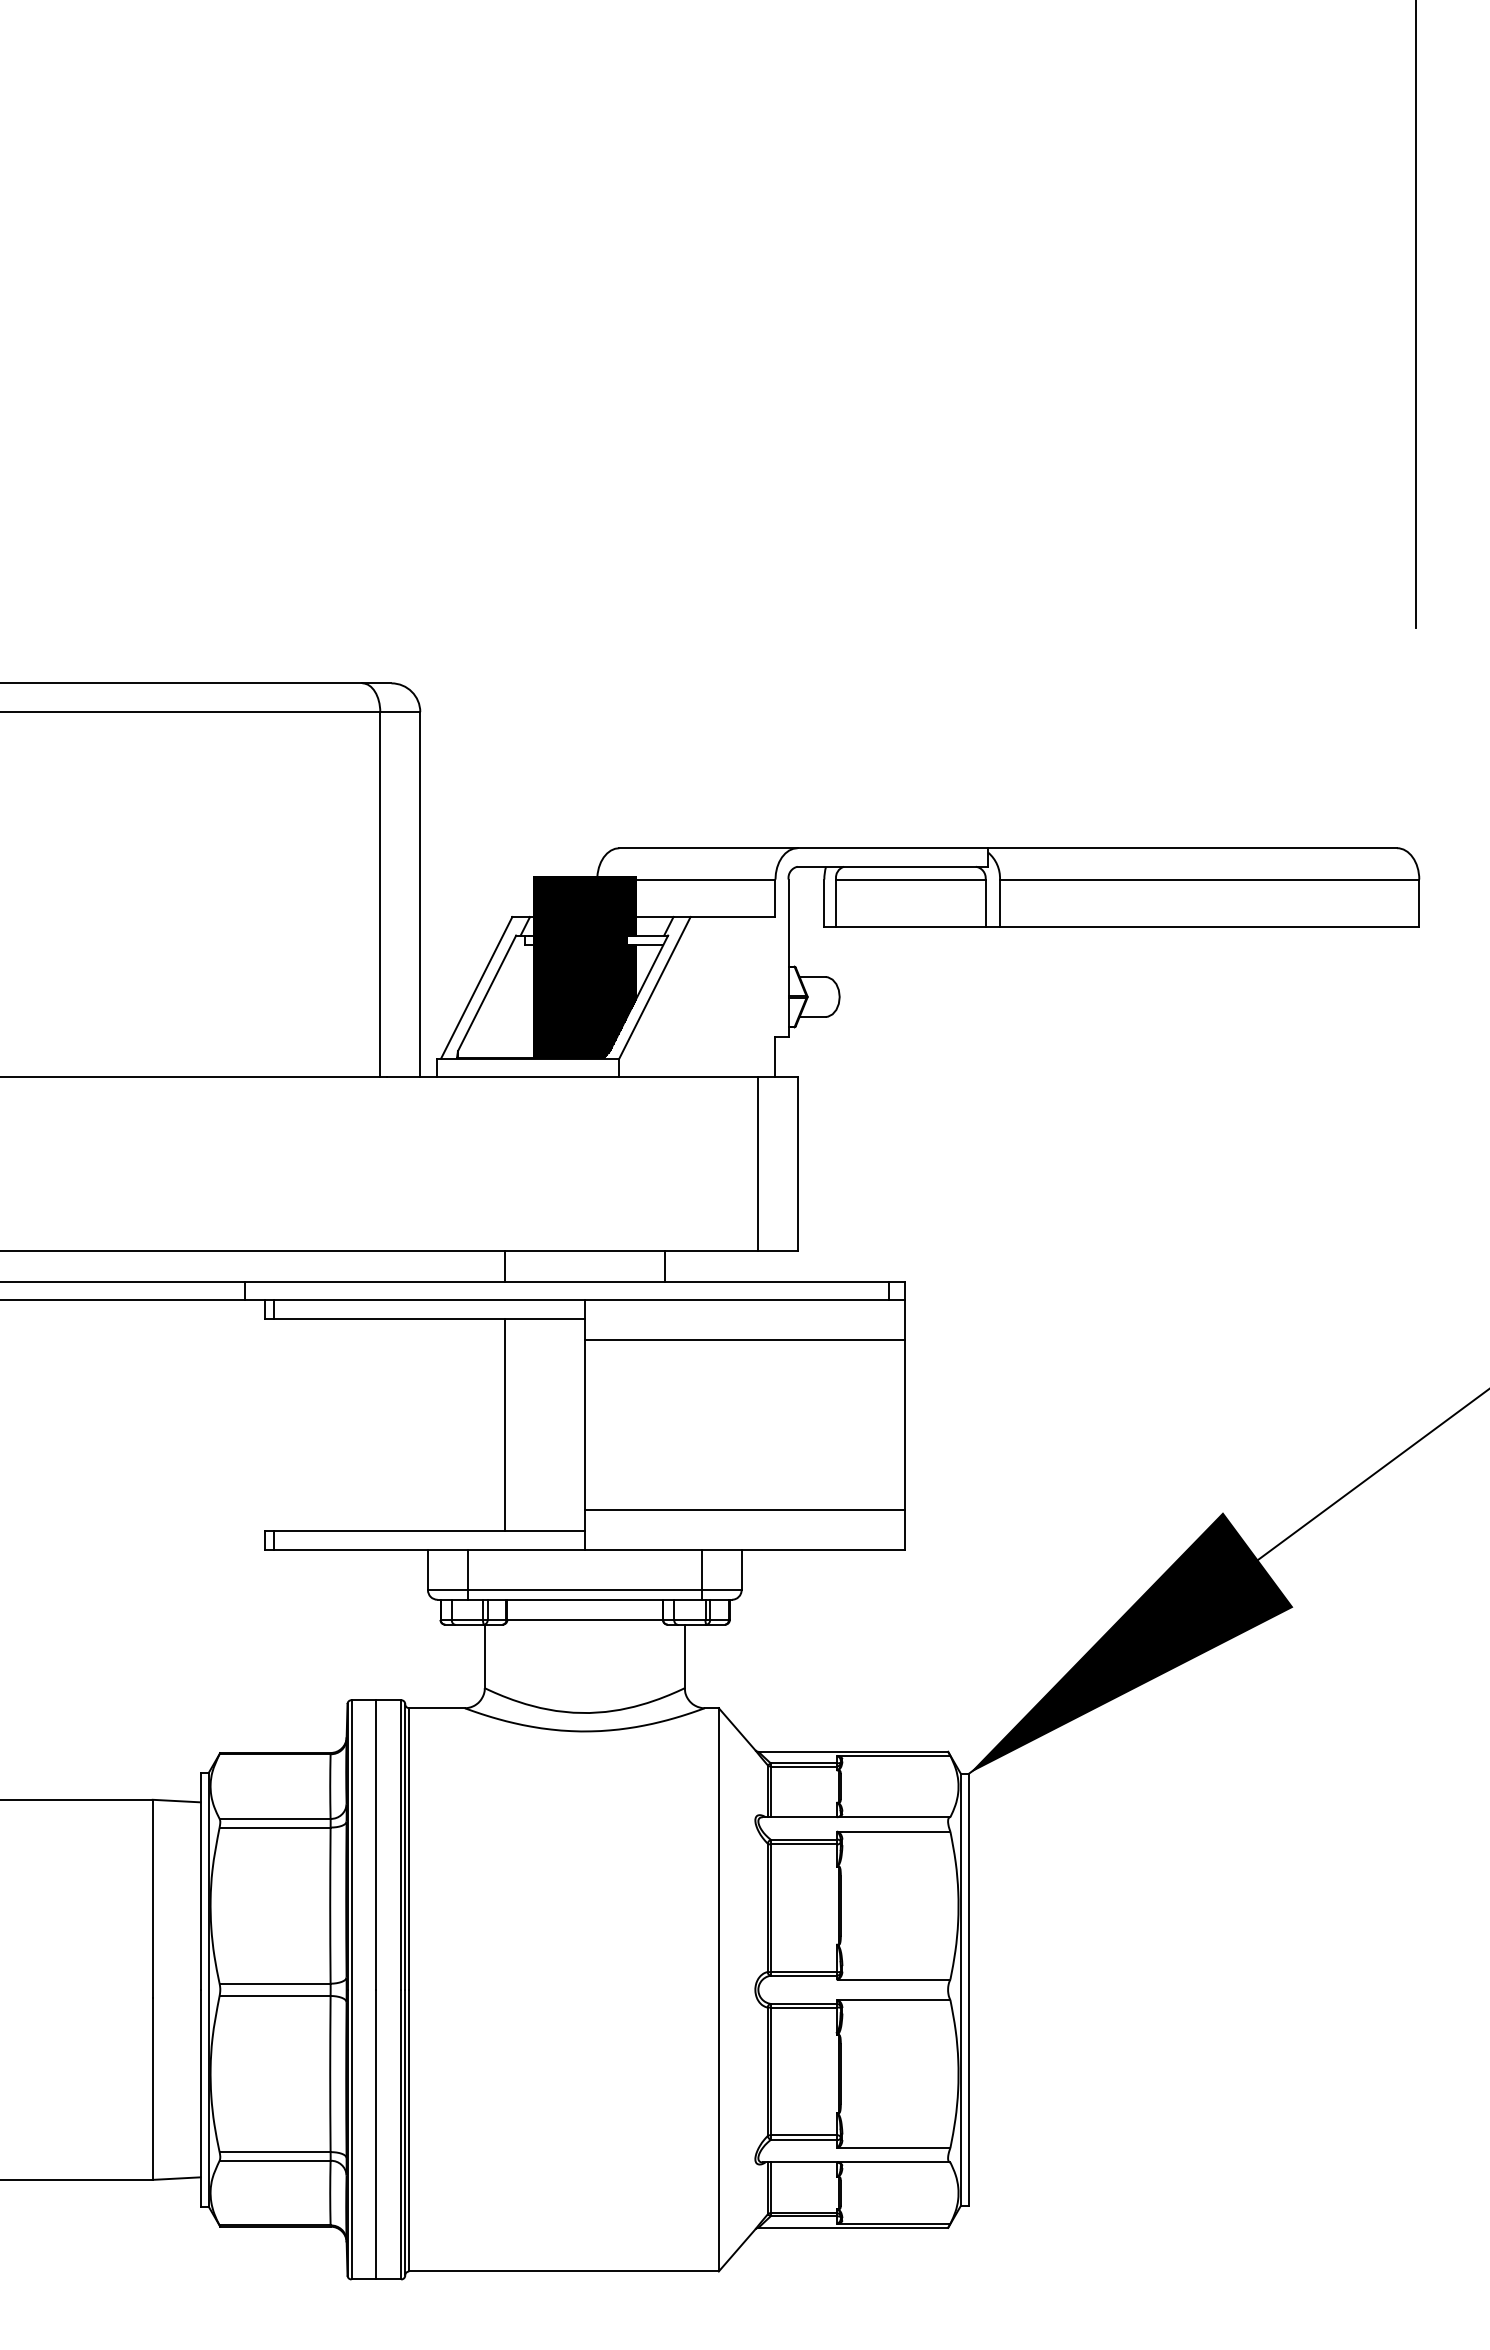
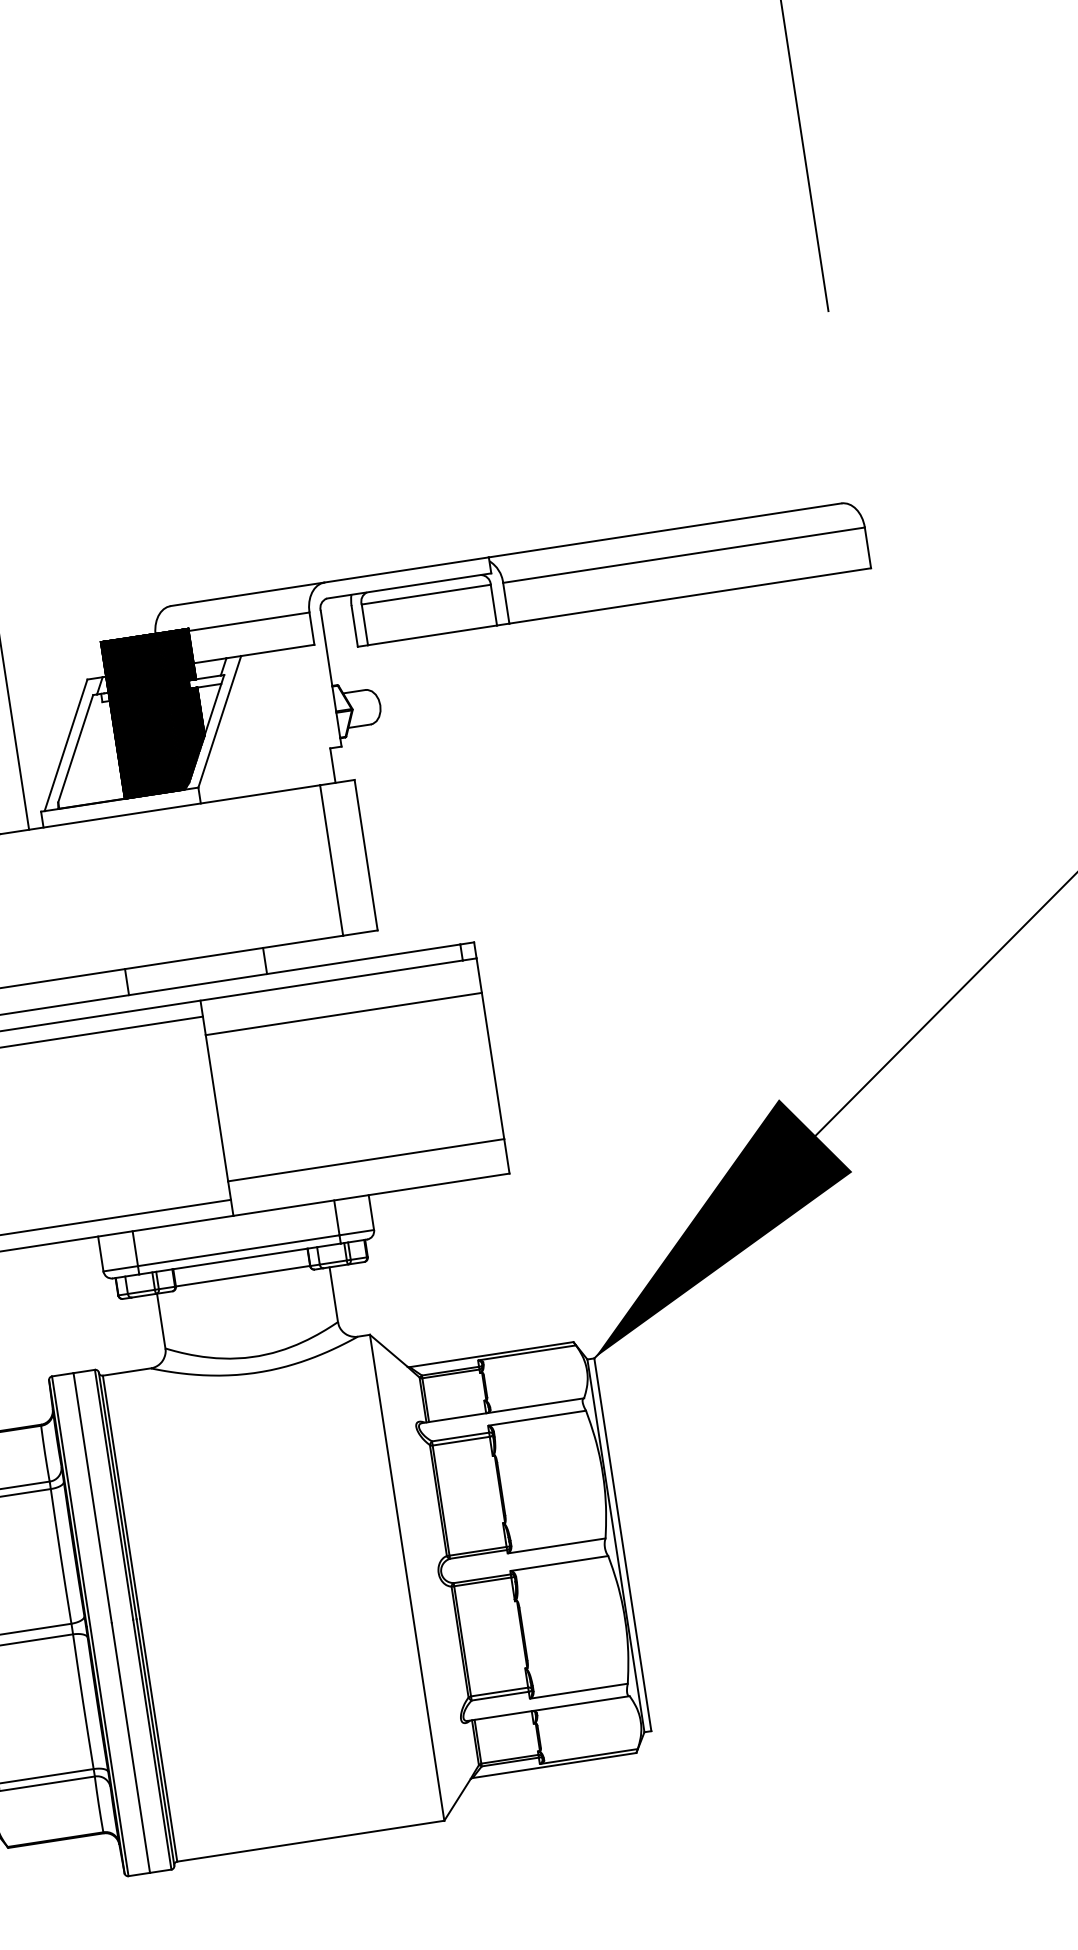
line: (504, 1424) -> (147, 1118), removed

